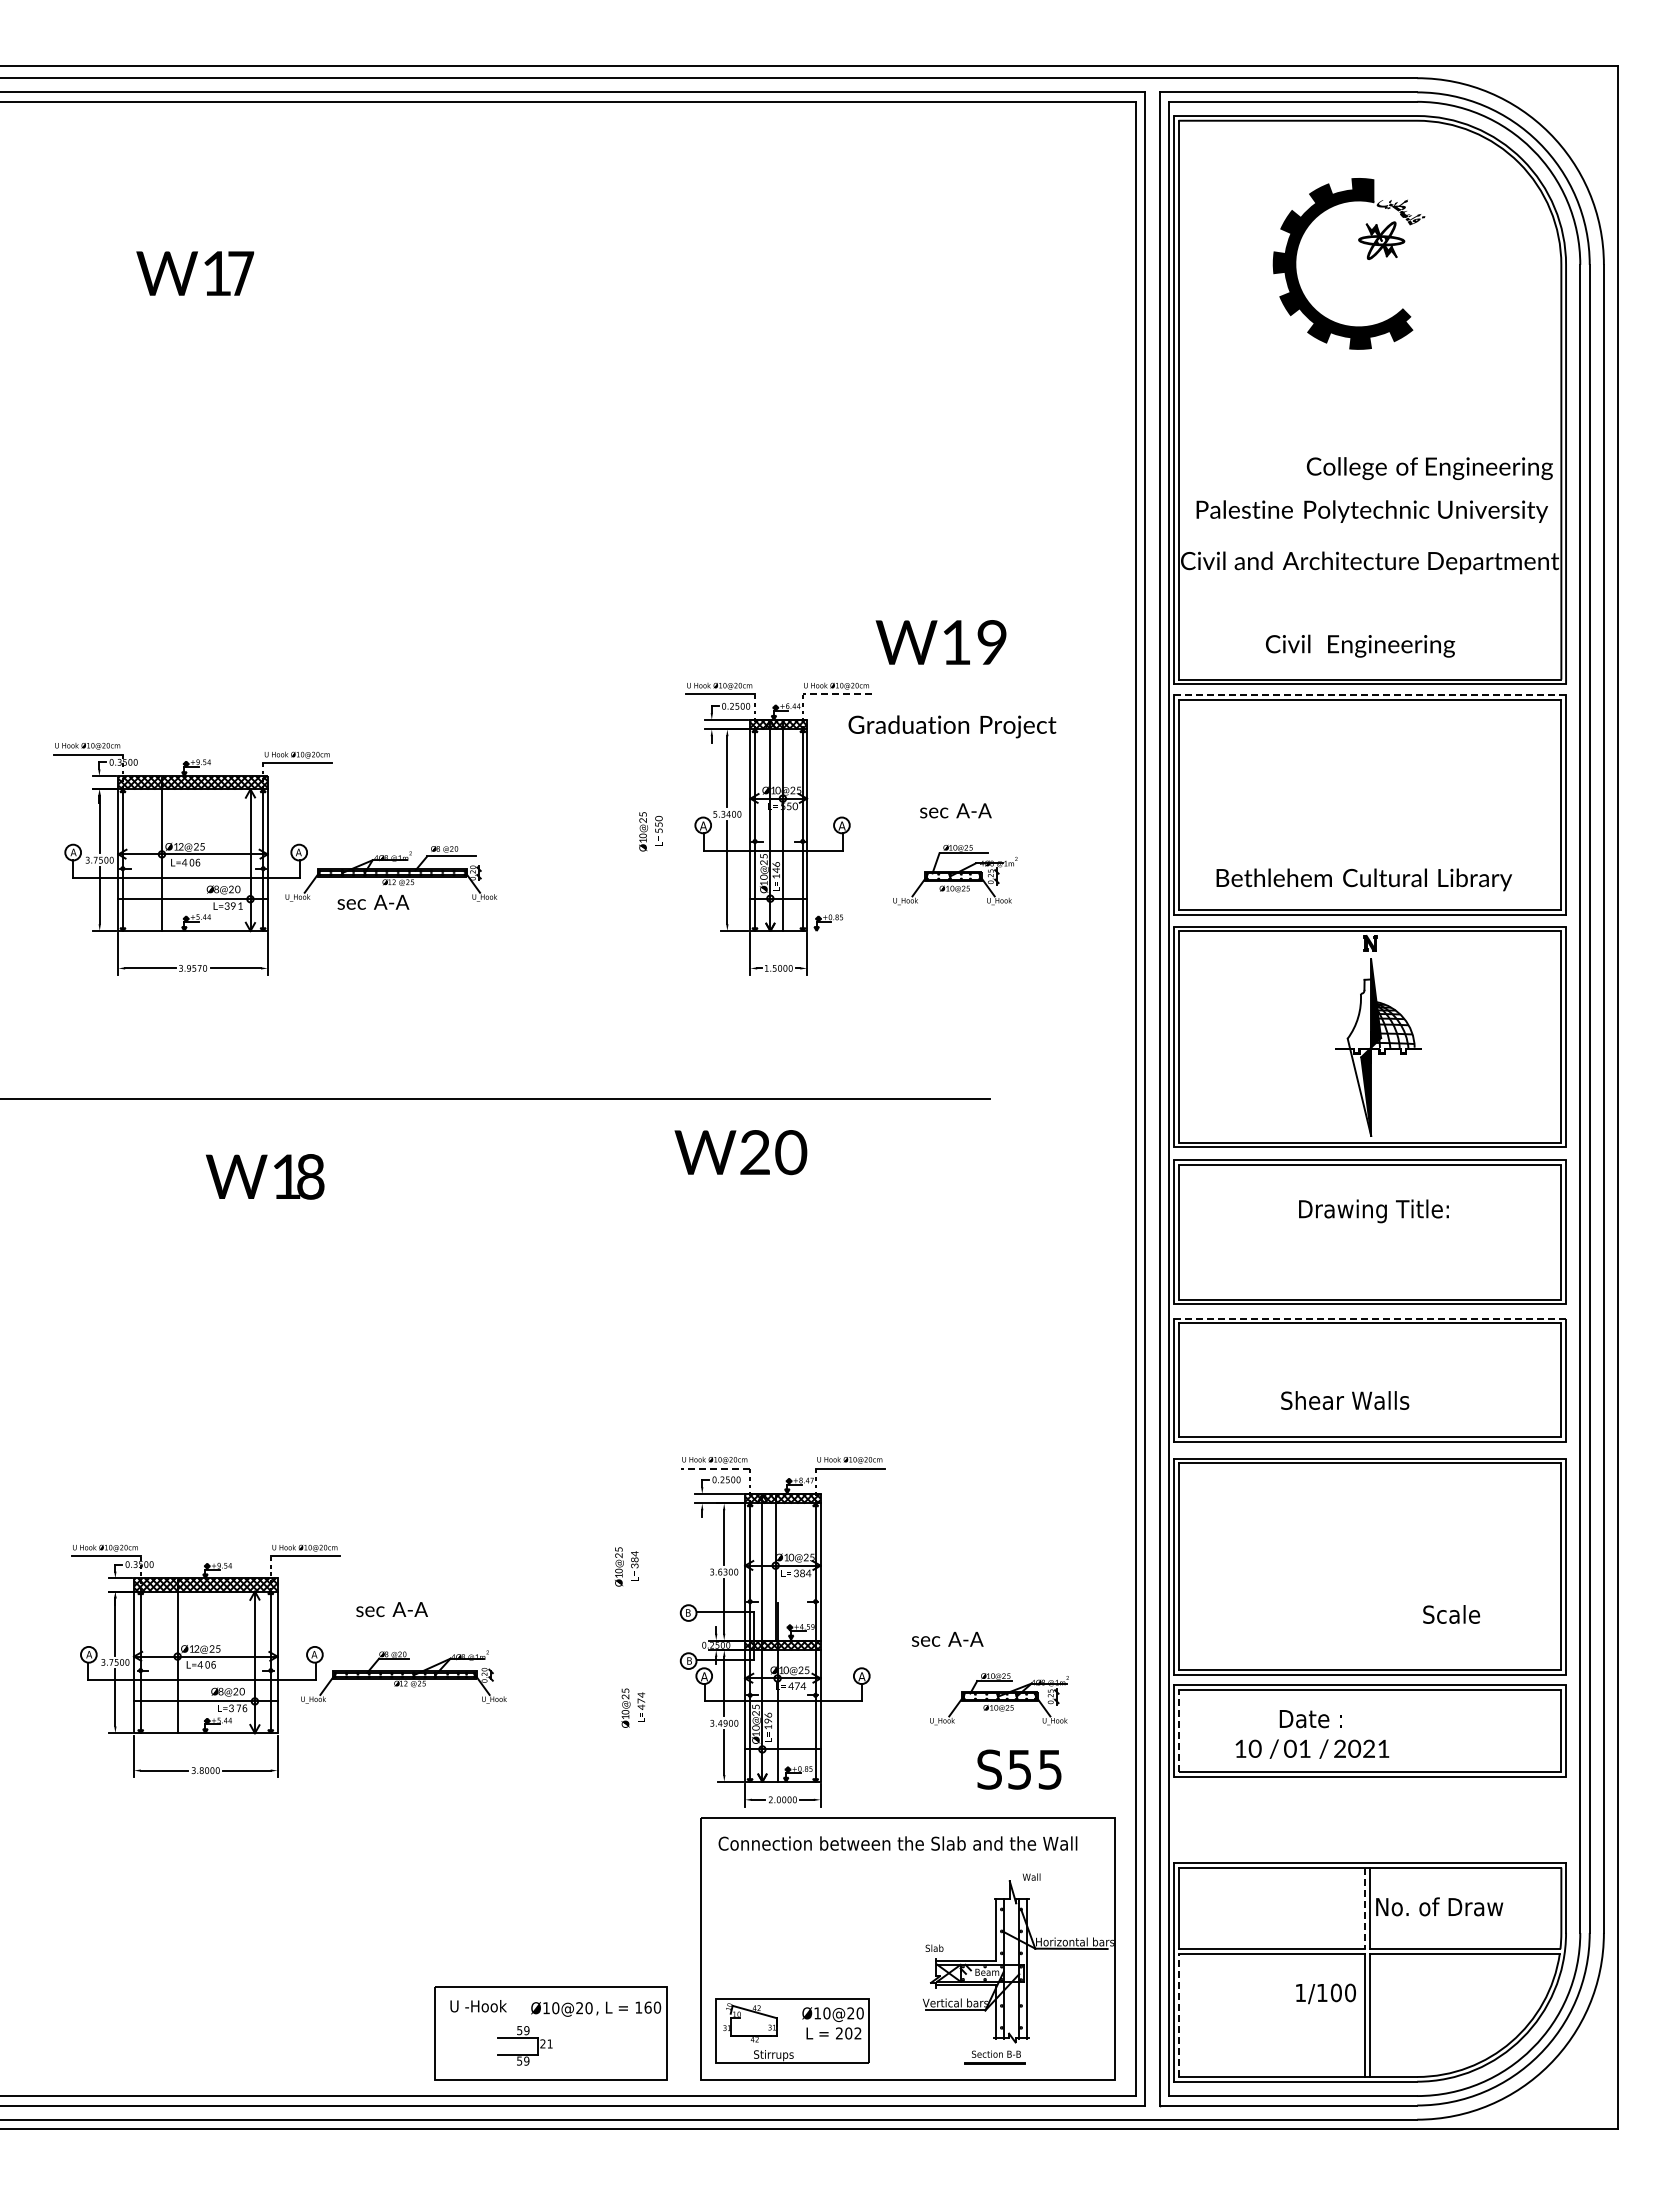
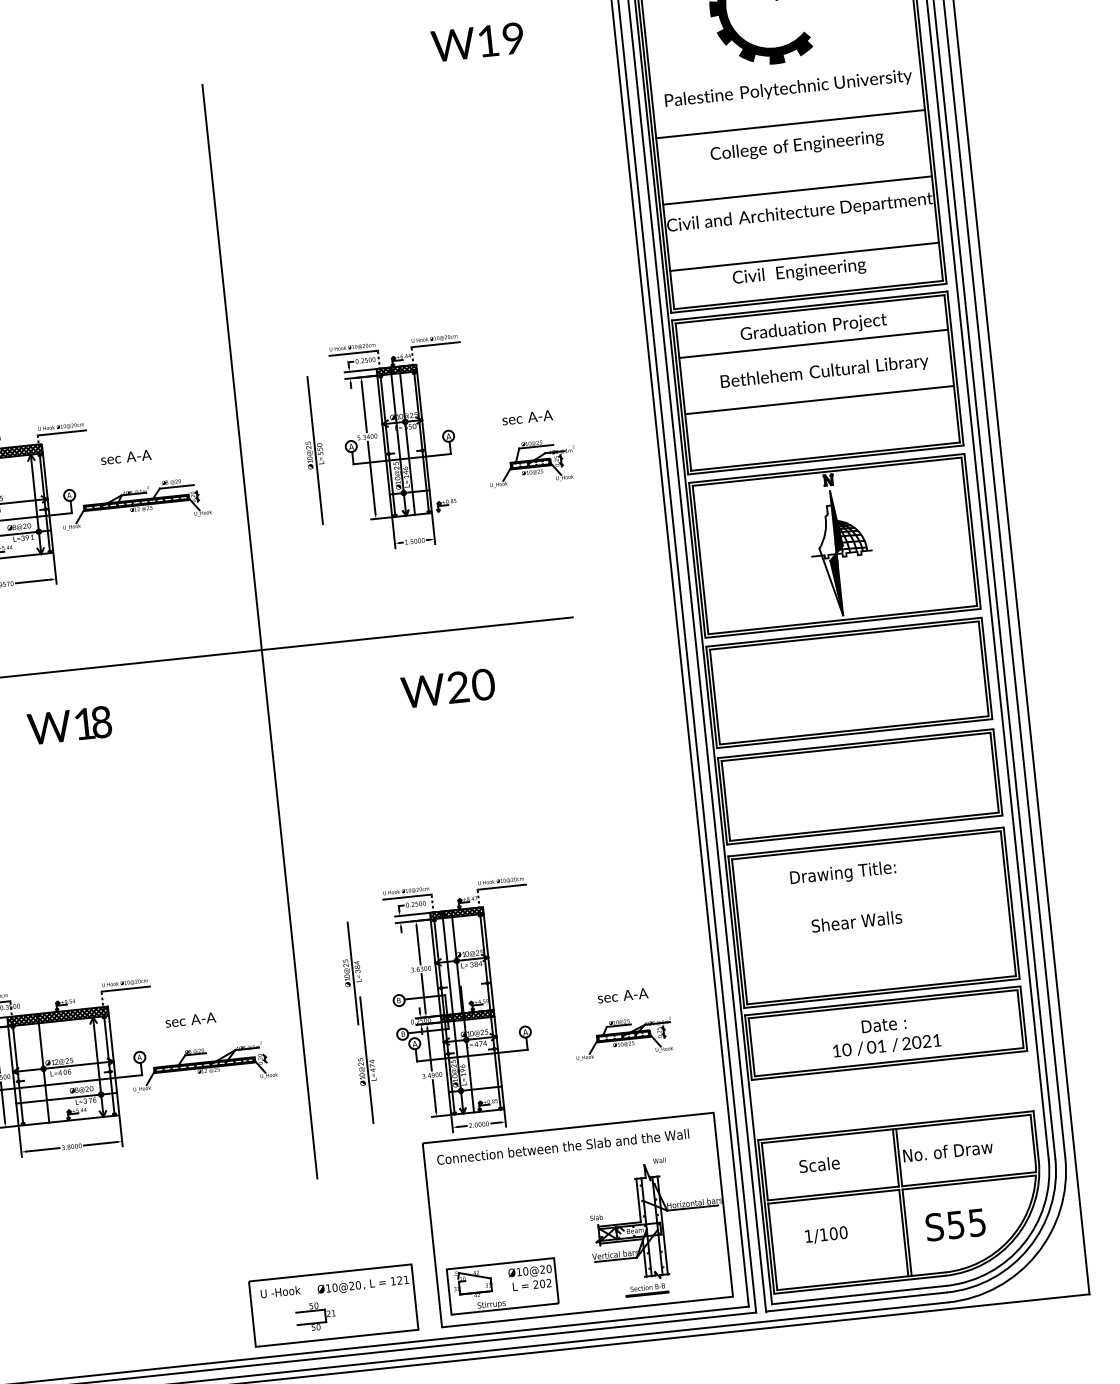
line: (1369, 436) -> (790, 124), added
text: (1429, 468) -> (796, 146), moved
text: (1371, 511) -> (788, 89), moved
line: (1369, 530) -> (797, 190), added
line: (1369, 625) -> (804, 257), added
text: (940, 642) -> (477, 42), moved
line: (836, 694) -> (435, 344), dashed -> solid
line: (1369, 695) -> (809, 306), dashed -> solid
text: (952, 726) -> (813, 327), moved
line: (1369, 749) -> (813, 344), added
line: (651, 825) -> (314, 450), added
line: (1369, 829) -> (819, 400), added
text: (1364, 879) -> (824, 371), moved
text: (373, 901) -> (126, 456), moved
line: (547, 1072) -> (260, 631), added
text: (740, 1152) -> (447, 688), moved
text: (1373, 1211) -> (842, 874), moved
line: (1369, 1318) -> (855, 743), dashed -> solid
text: (1345, 1400) -> (857, 921), moved
line: (715, 1468) -> (407, 897), dashed -> solid
line: (627, 1567) -> (352, 973), added
text: (1451, 1614) -> (819, 1164), moved
text: (947, 1639) -> (622, 995), moved
line: (634, 1691) -> (366, 1059), added
line: (1178, 1730) -> (751, 1046), dashed -> solid
text: (1312, 1734) -> (886, 1035), moved
text: (1019, 1769) -> (955, 1224), moved
line: (1365, 1908) -> (896, 1158), dashed -> solid
text: (1325, 1993) -> (826, 1234), moved
text: (652, 2007) -> (402, 1280), 160 -> 121
line: (1178, 2015) -> (772, 1246), dashed -> solid
text: (526, 2030) -> (316, 1305), 59 -> 50
text: (526, 2060) -> (318, 1326), 59 -> 50

